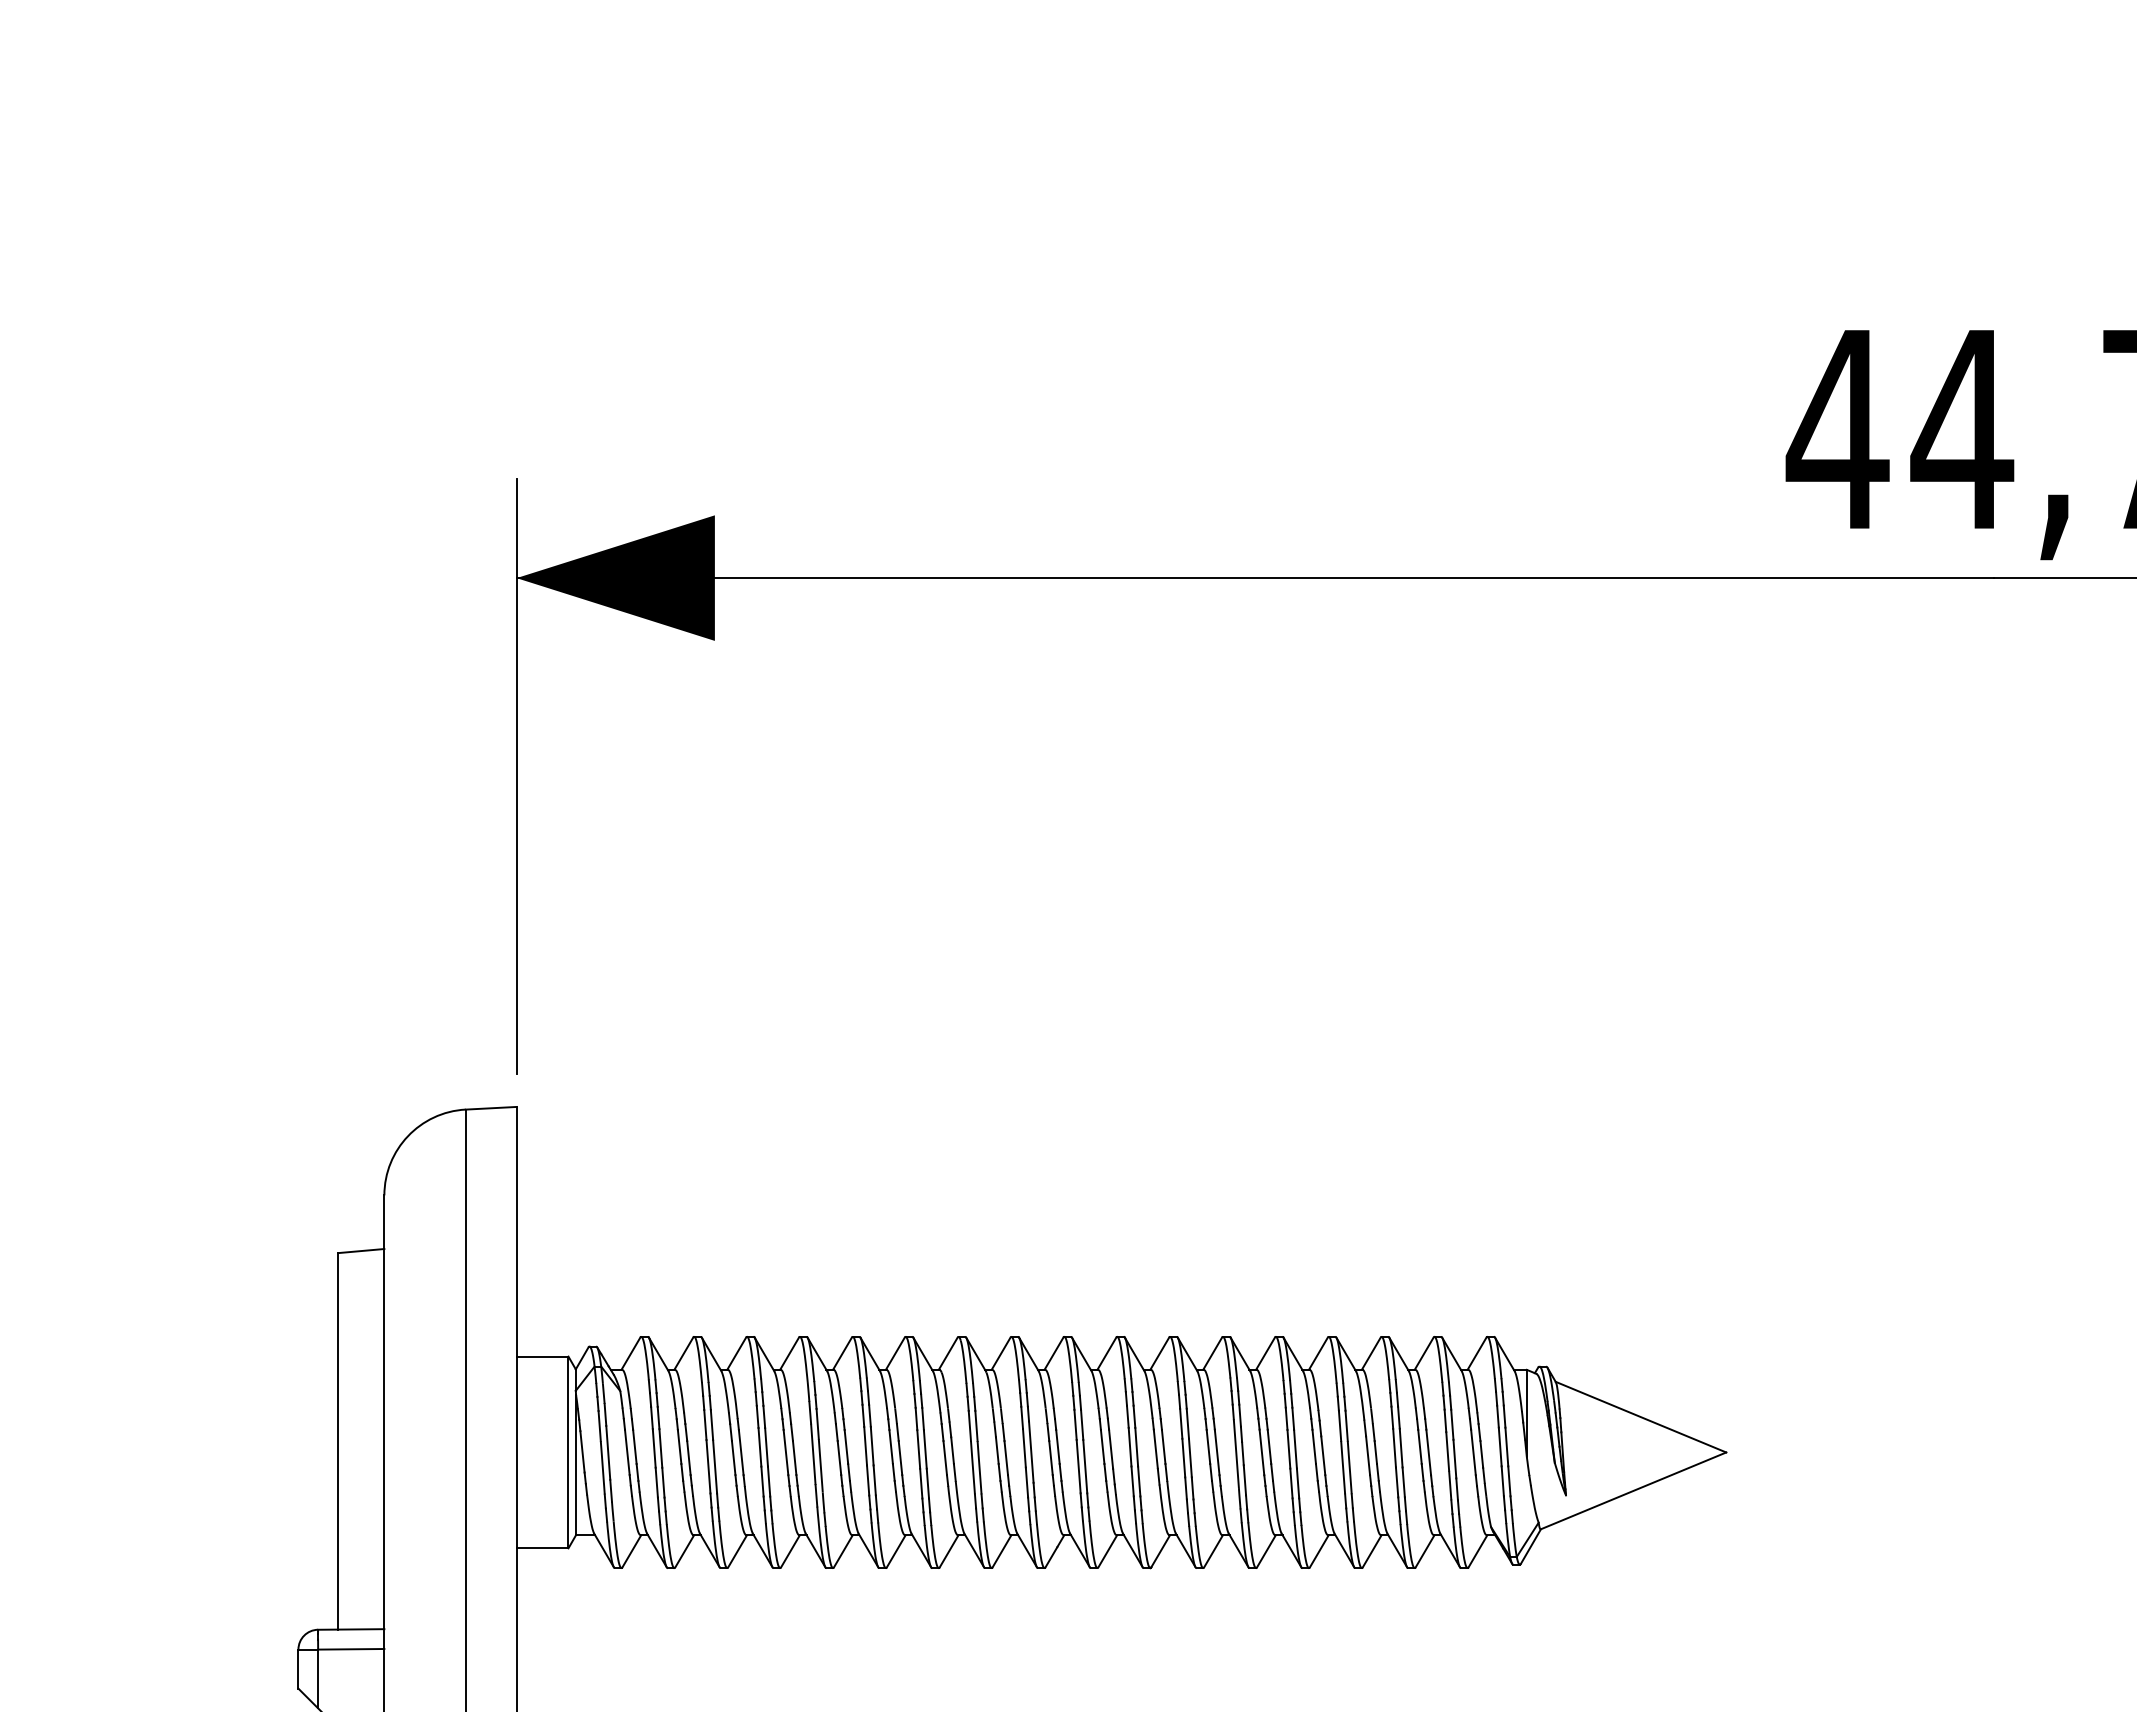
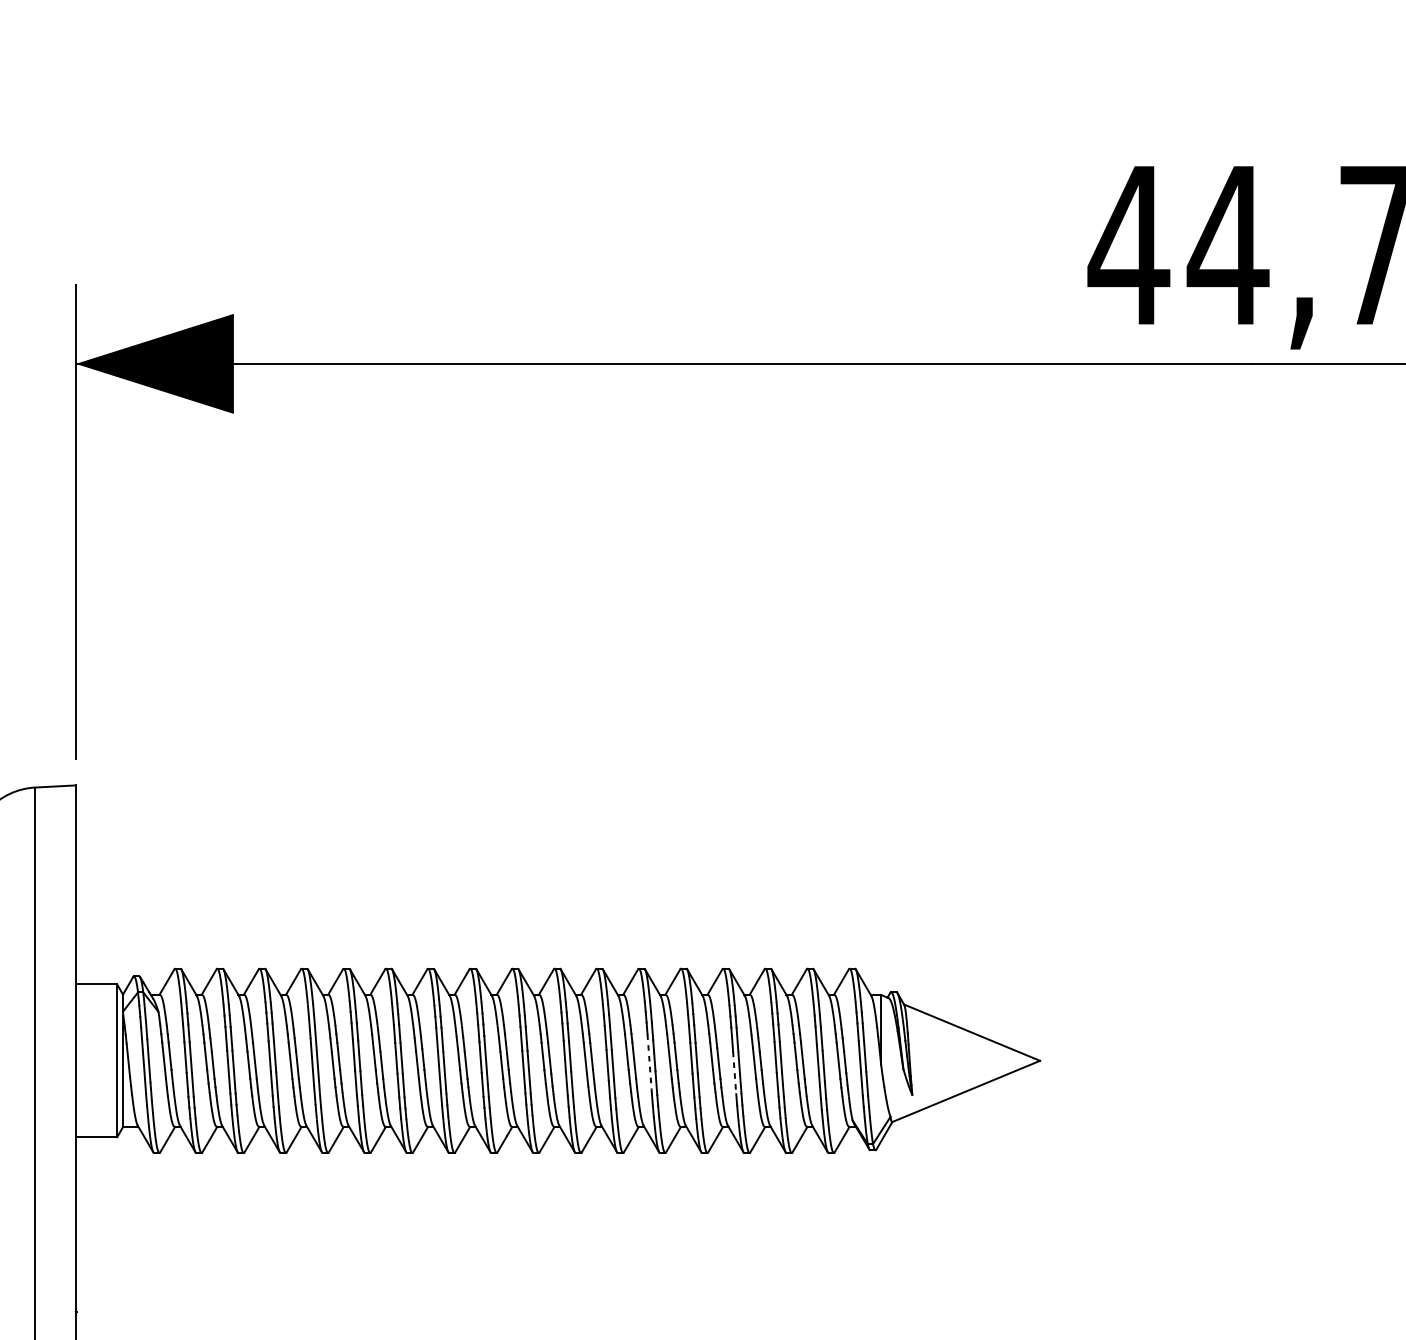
line: (1236, 1454) -> (649, 1062), solid -> dashed
line: (1343, 1467) -> (734, 1072), solid -> dashed

